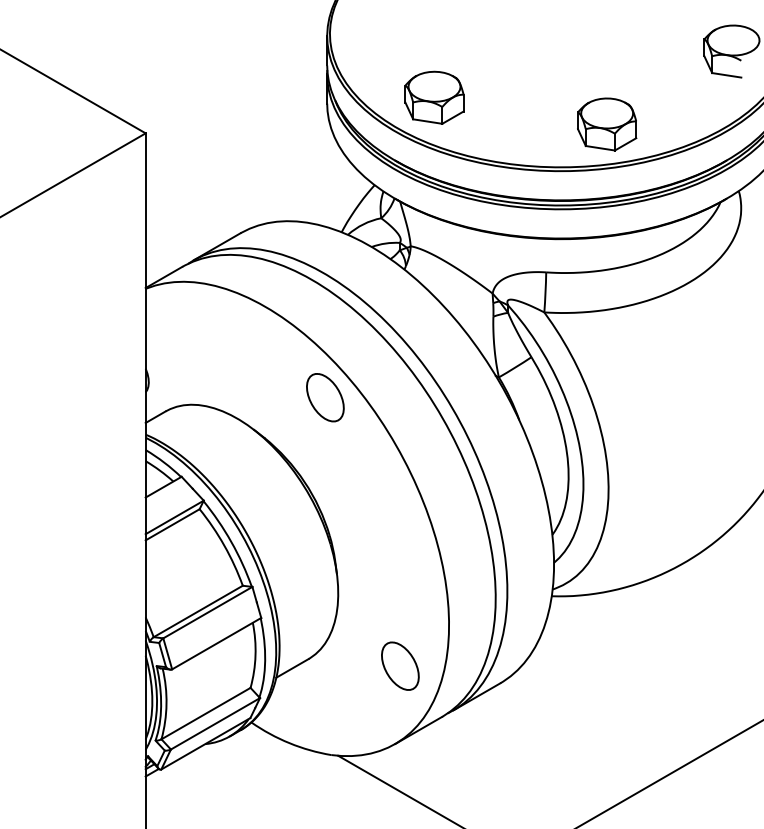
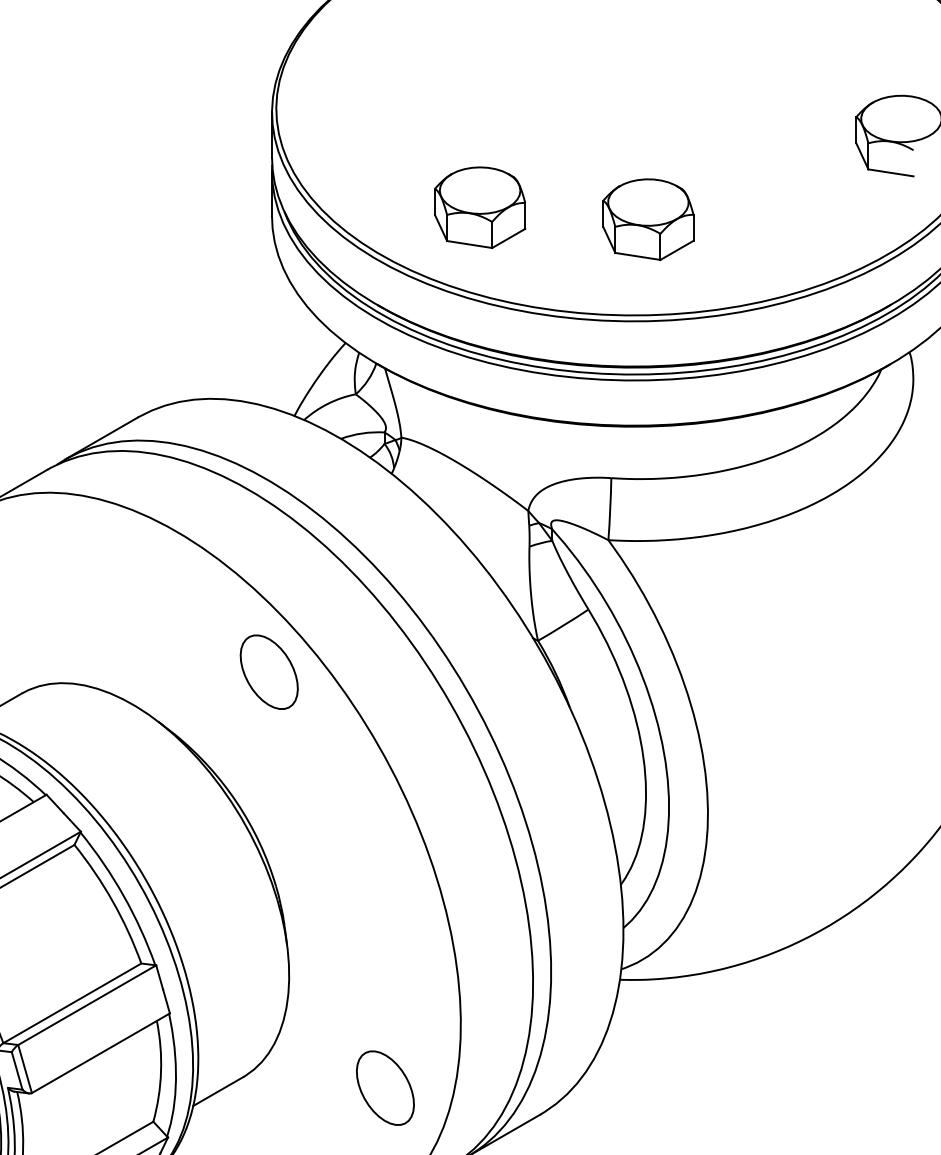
part: (434, 97) -> (480, 207), moved
part: (607, 124) -> (648, 219), moved

